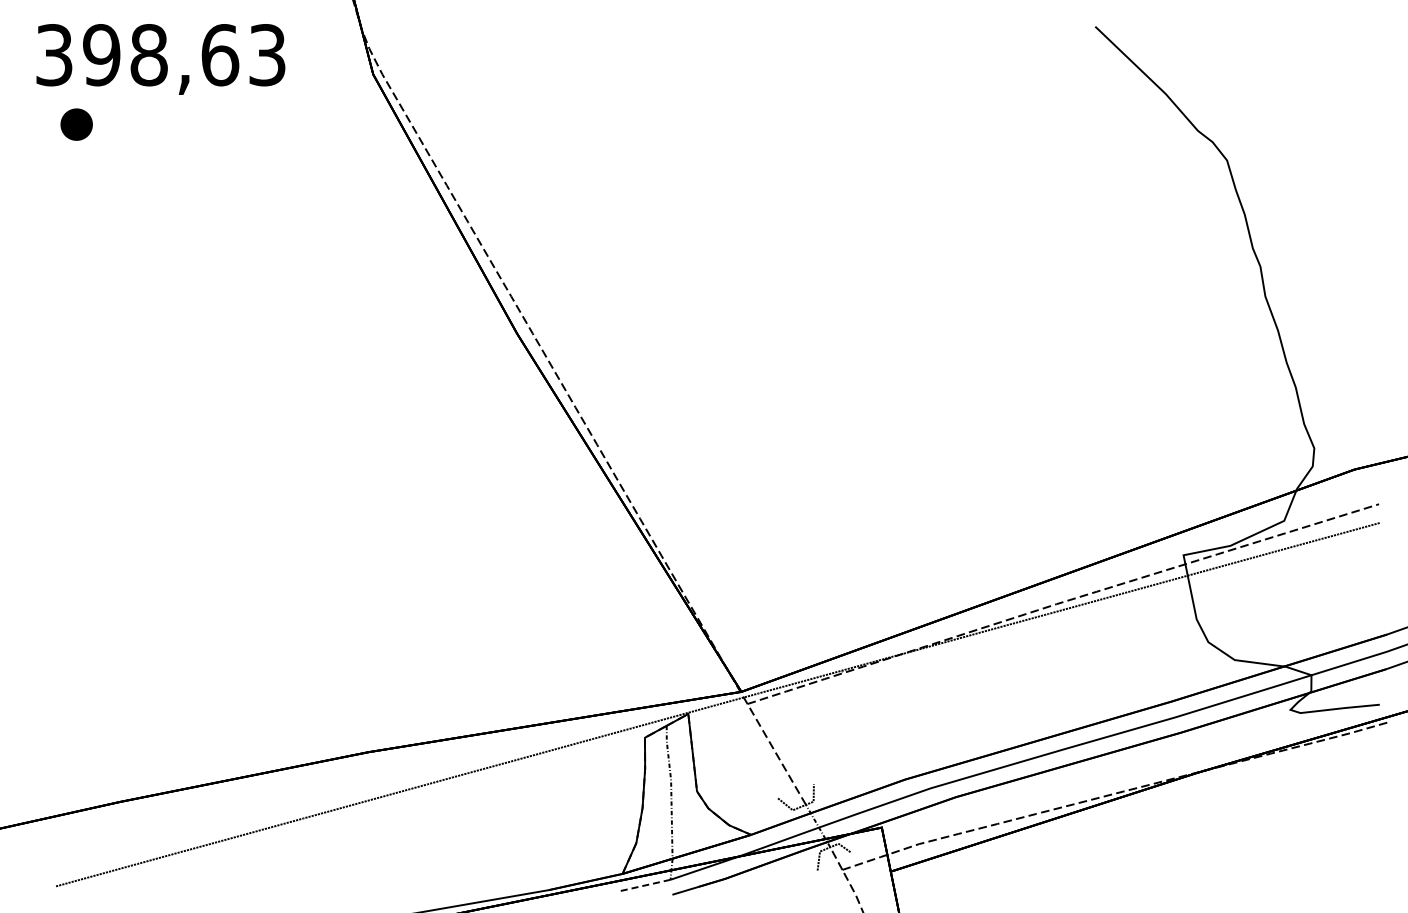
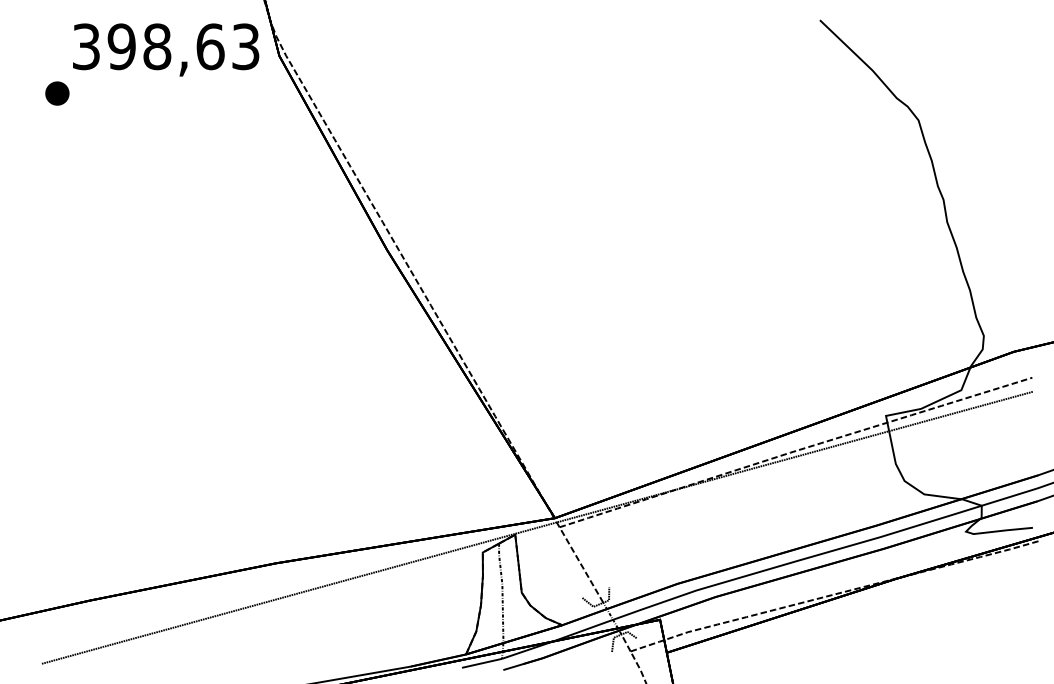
text: (160, 59) -> (165, 50), moved
line: (643, 885) -> (481, 663), dashed -> solid

